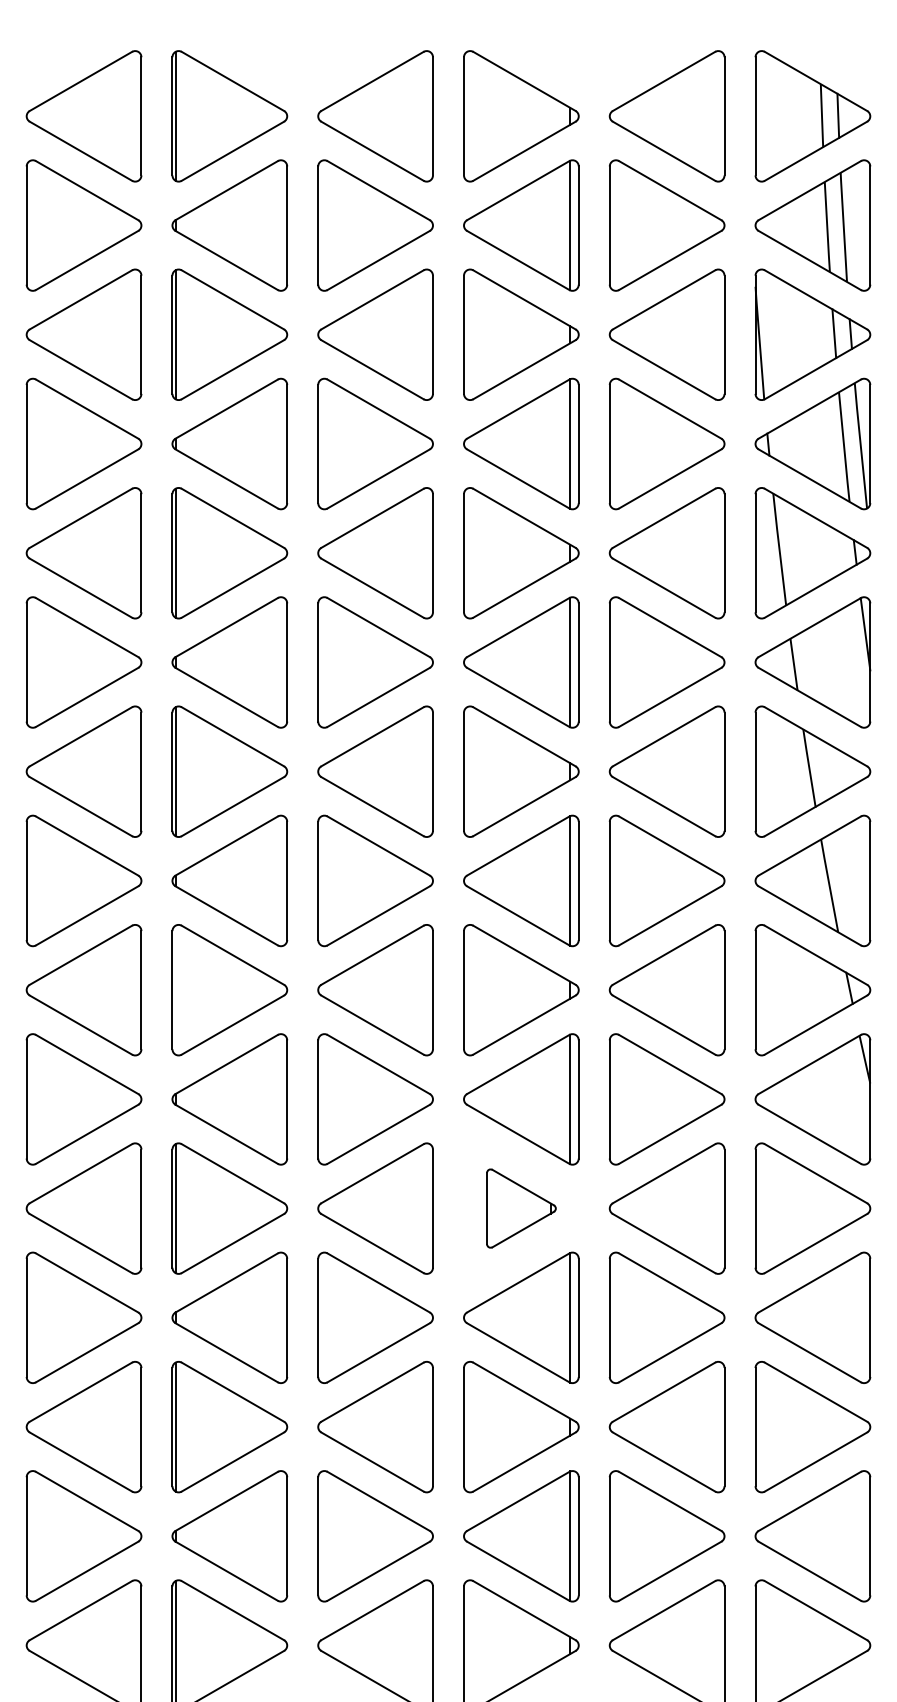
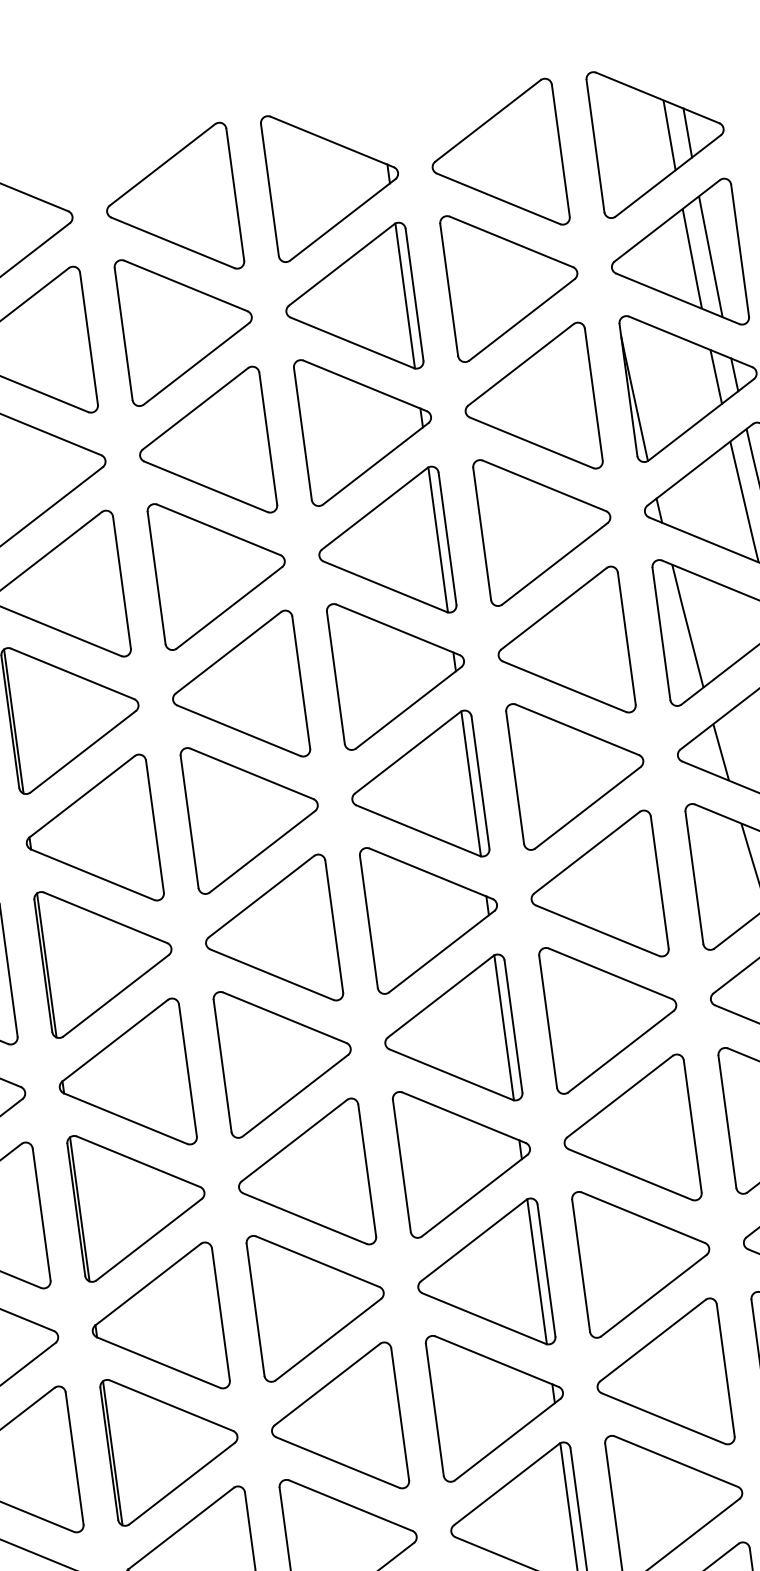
line: (175, 989) -> (79, 1208), added
part: (521, 1208) -> (499, 1400), size x1.67

